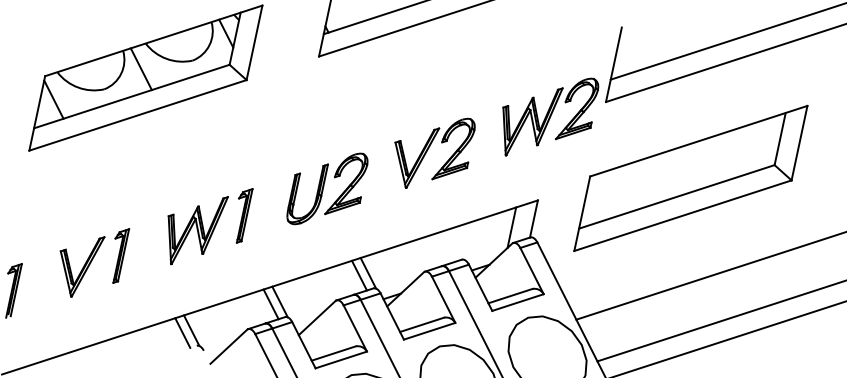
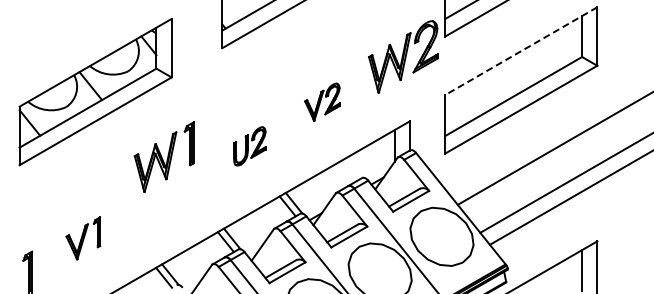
line: (698, 141) -> (521, 51), solid -> dashed
part: (431, 152) -> (322, 102), size x0.6
part: (327, 189) -> (249, 146), size x0.6
part: (205, 224) -> (163, 156), moved
part: (90, 261) -> (83, 238), size x0.7

